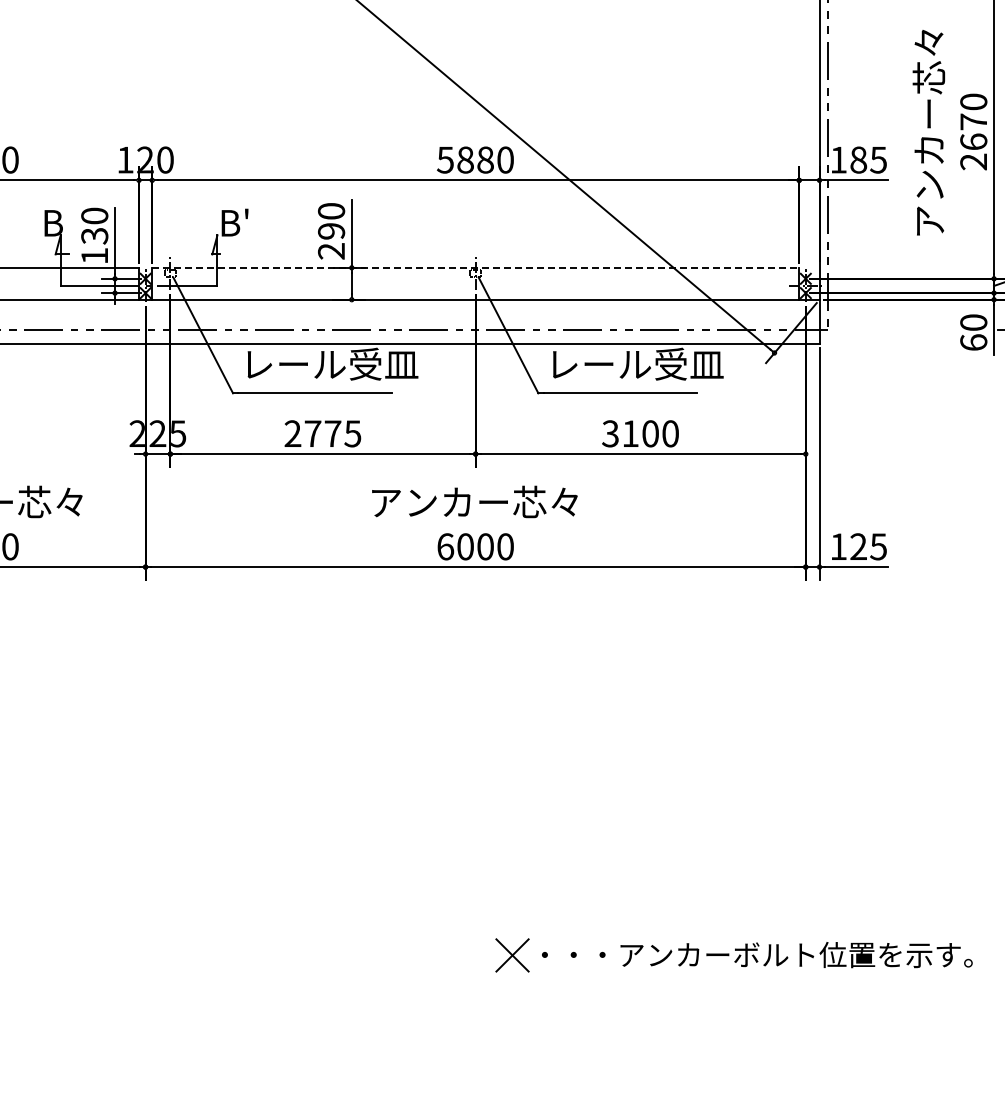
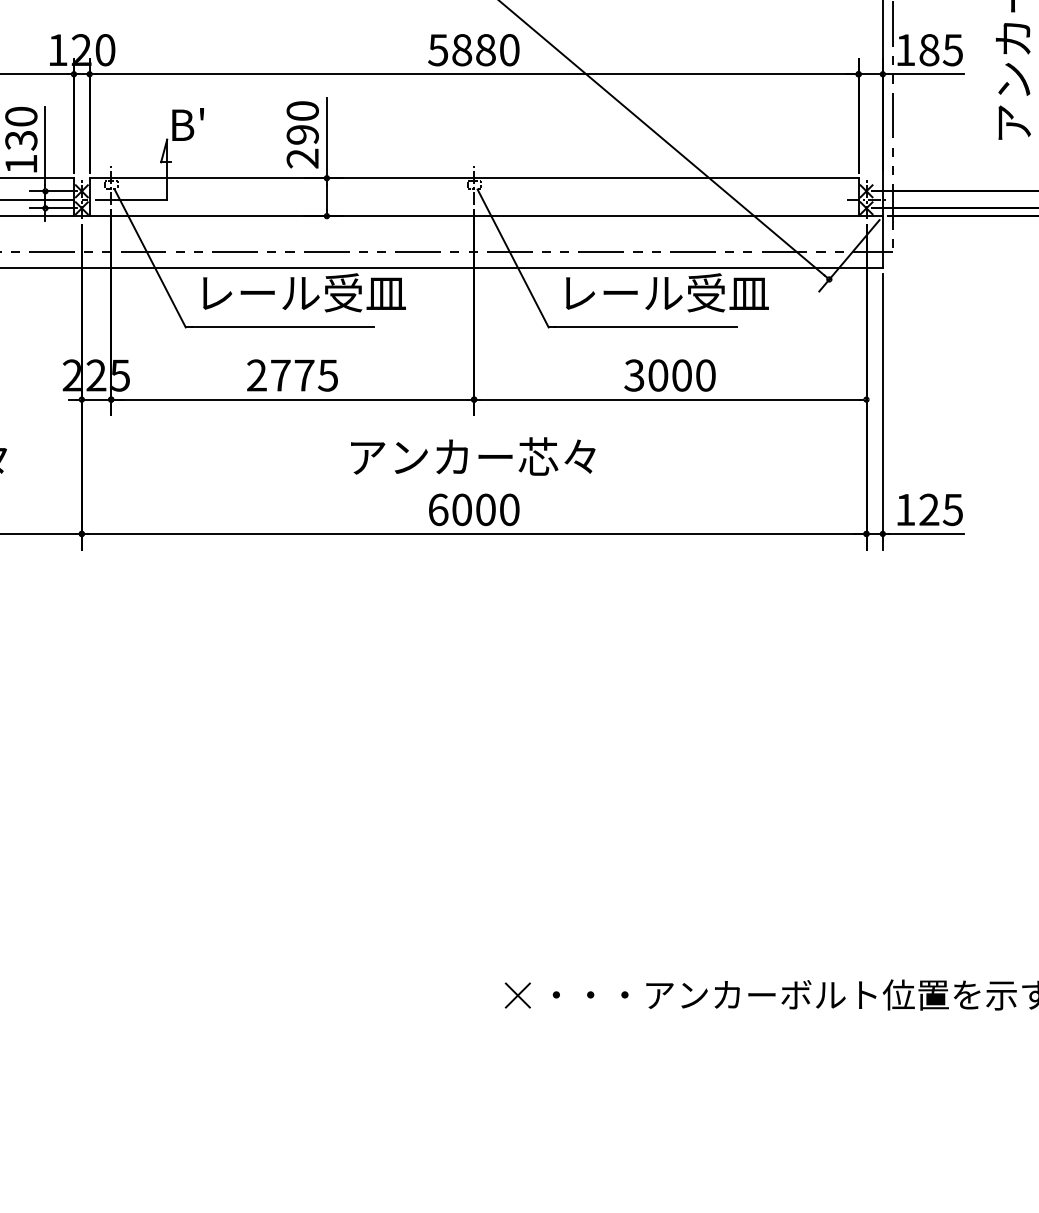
line: (476, 267) -> (475, 177), dashed -> solid
text: (630, 433) -> (658, 375), 3100 -> 3000
part: (512, 955) -> (517, 995), size x0.62

